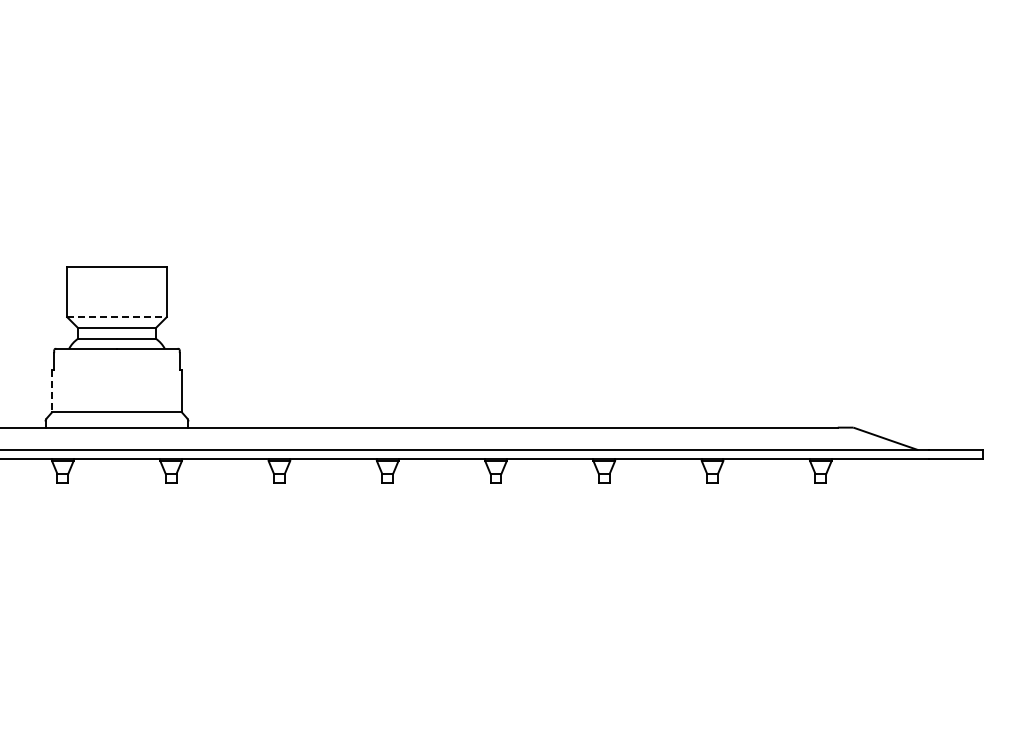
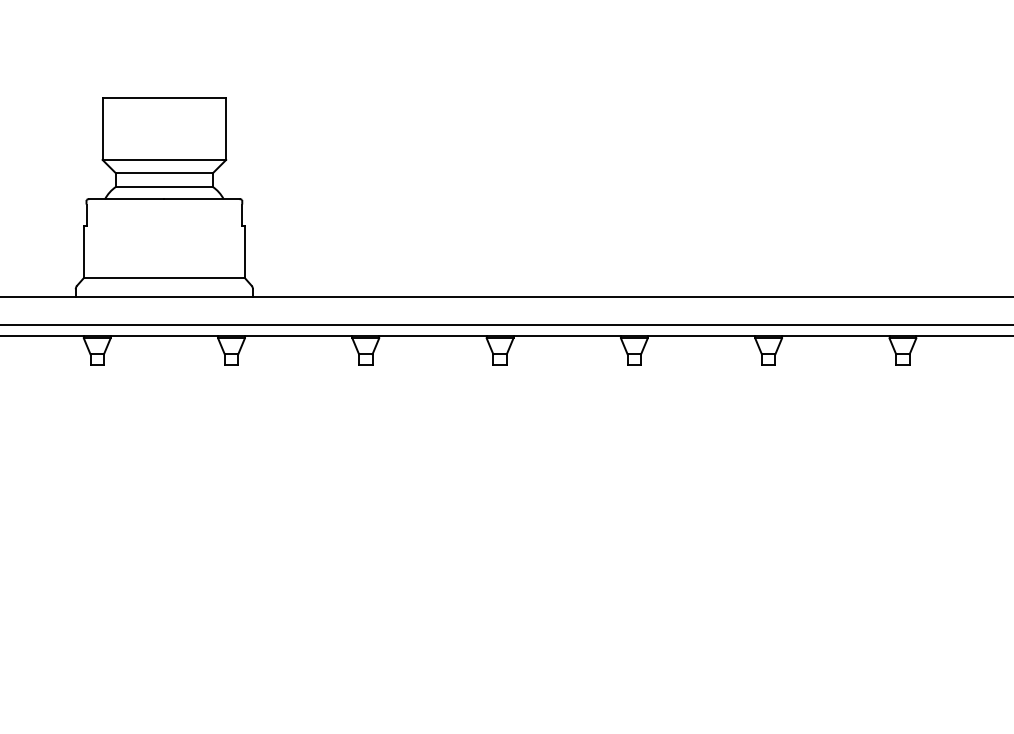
line: (116, 317) -> (163, 160), dashed -> solid
line: (52, 391) -> (84, 252), dashed -> solid

